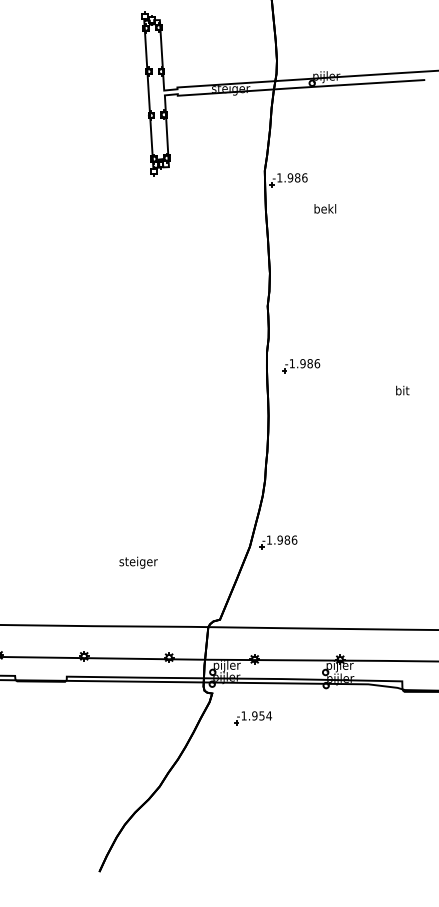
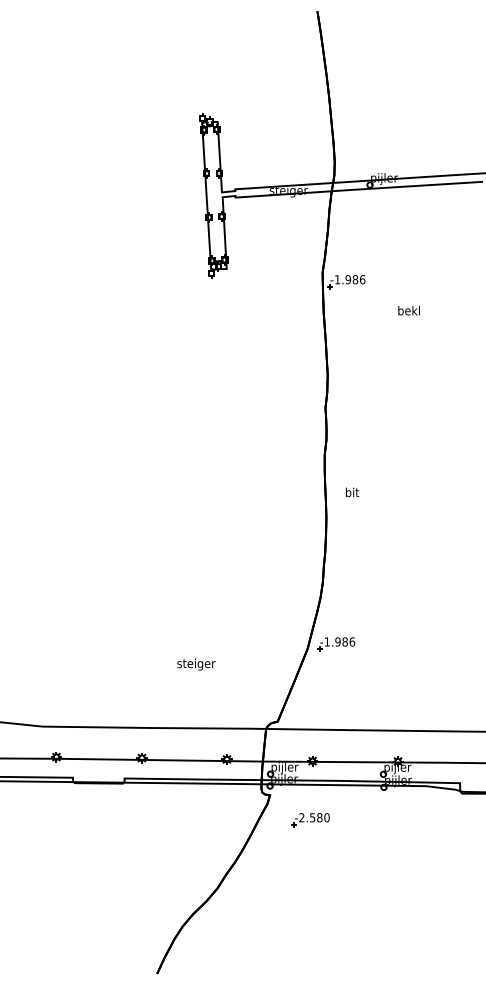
text: (324, 208) -> (408, 310), moved
part: (300, 365) -> (358, 467), removed
text: (402, 390) -> (352, 492), moved
text: (256, 715) -> (314, 817), -1.954 -> -2.580

